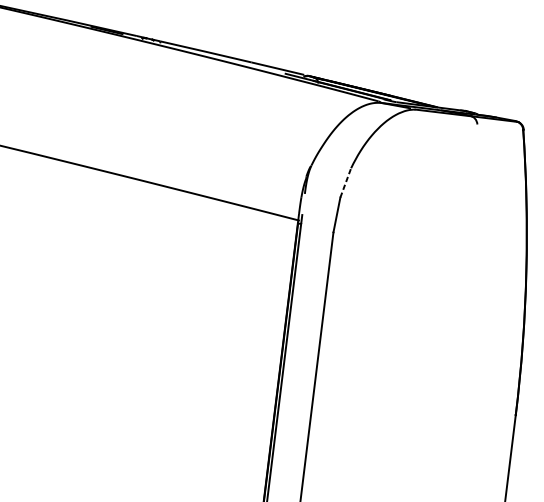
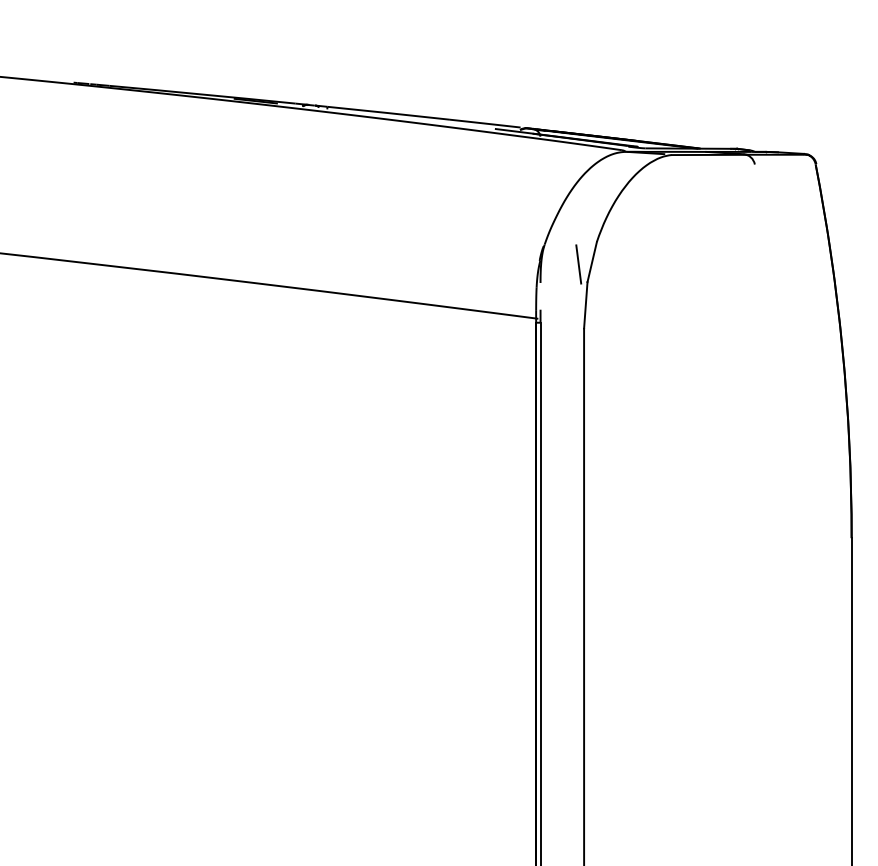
line: (335, 183) -> (578, 264), added
line: (345, 183) -> (592, 262), dashed -> solid

